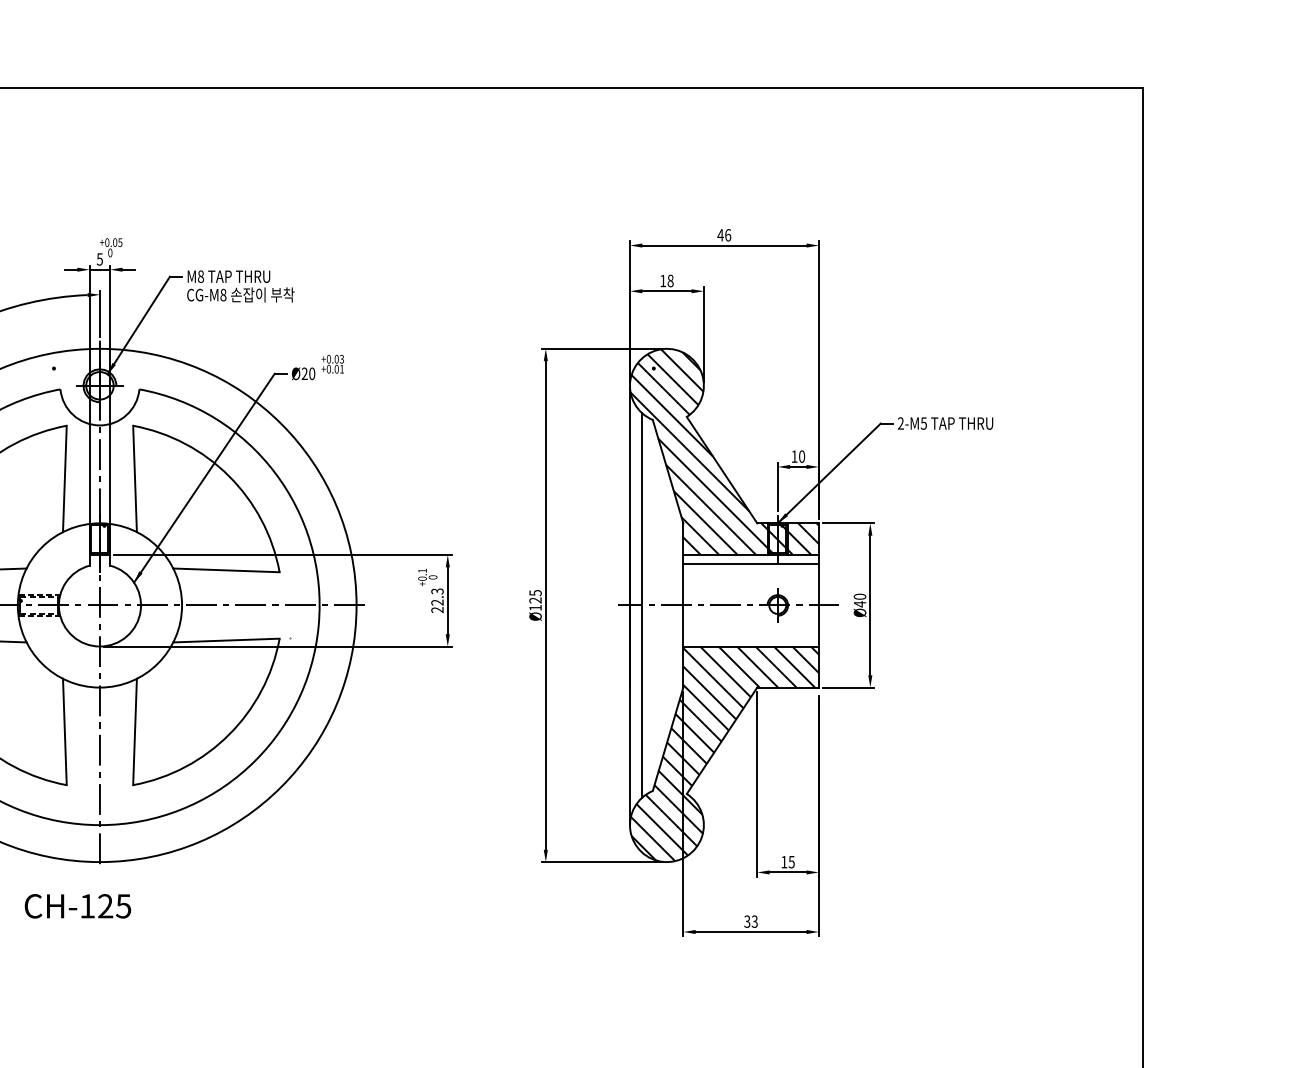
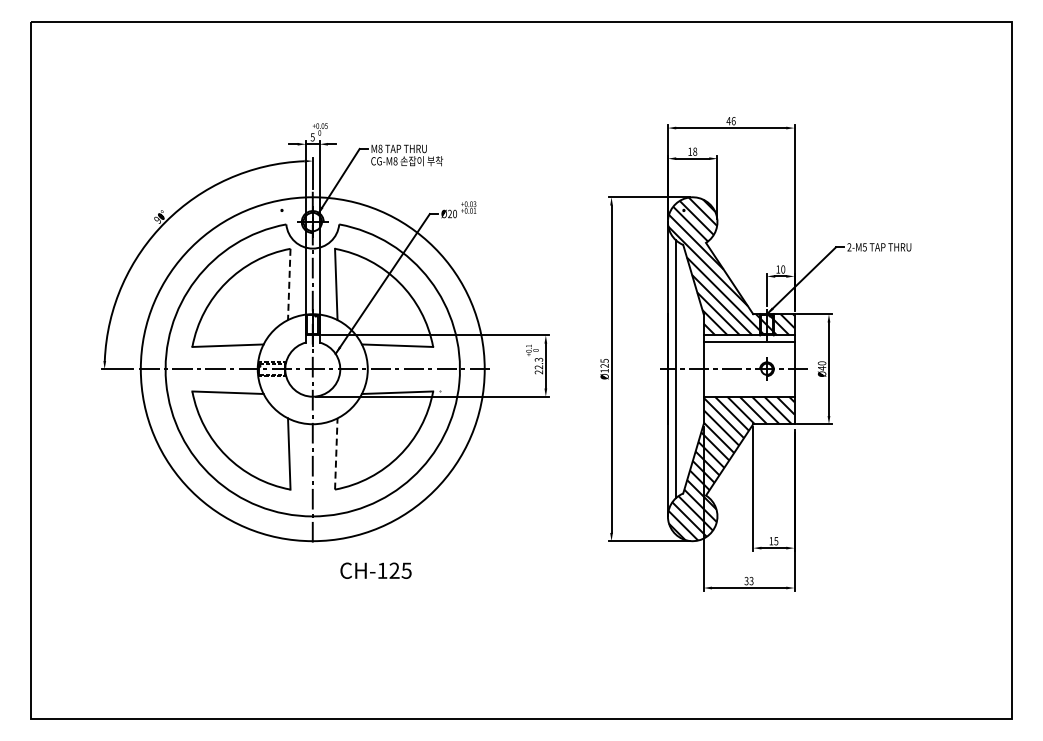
line: (65, 479) -> (289, 284), solid -> dashed
line: (135, 731) -> (336, 453), solid -> dashed
text: (77, 905) -> (375, 570), moved

